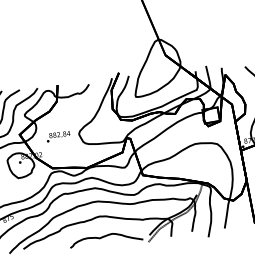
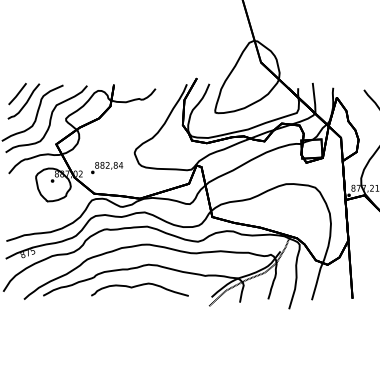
text: (58, 137) -> (107, 168), moved
curve: (105, 236) -> (139, 286), moved

